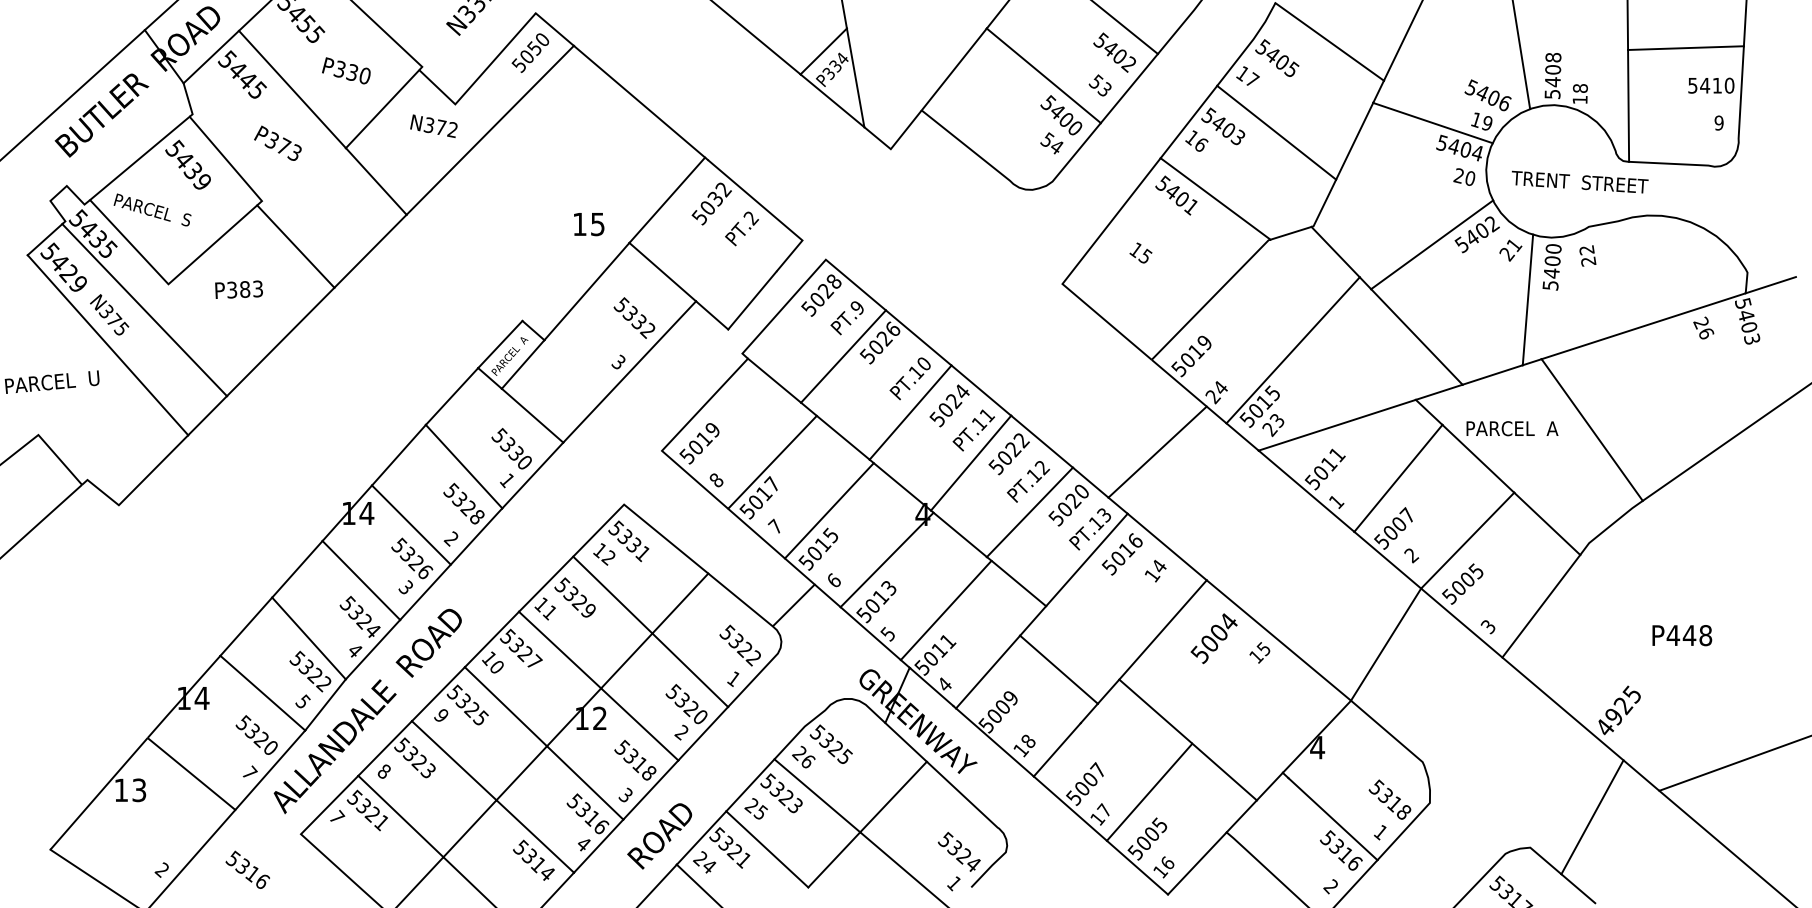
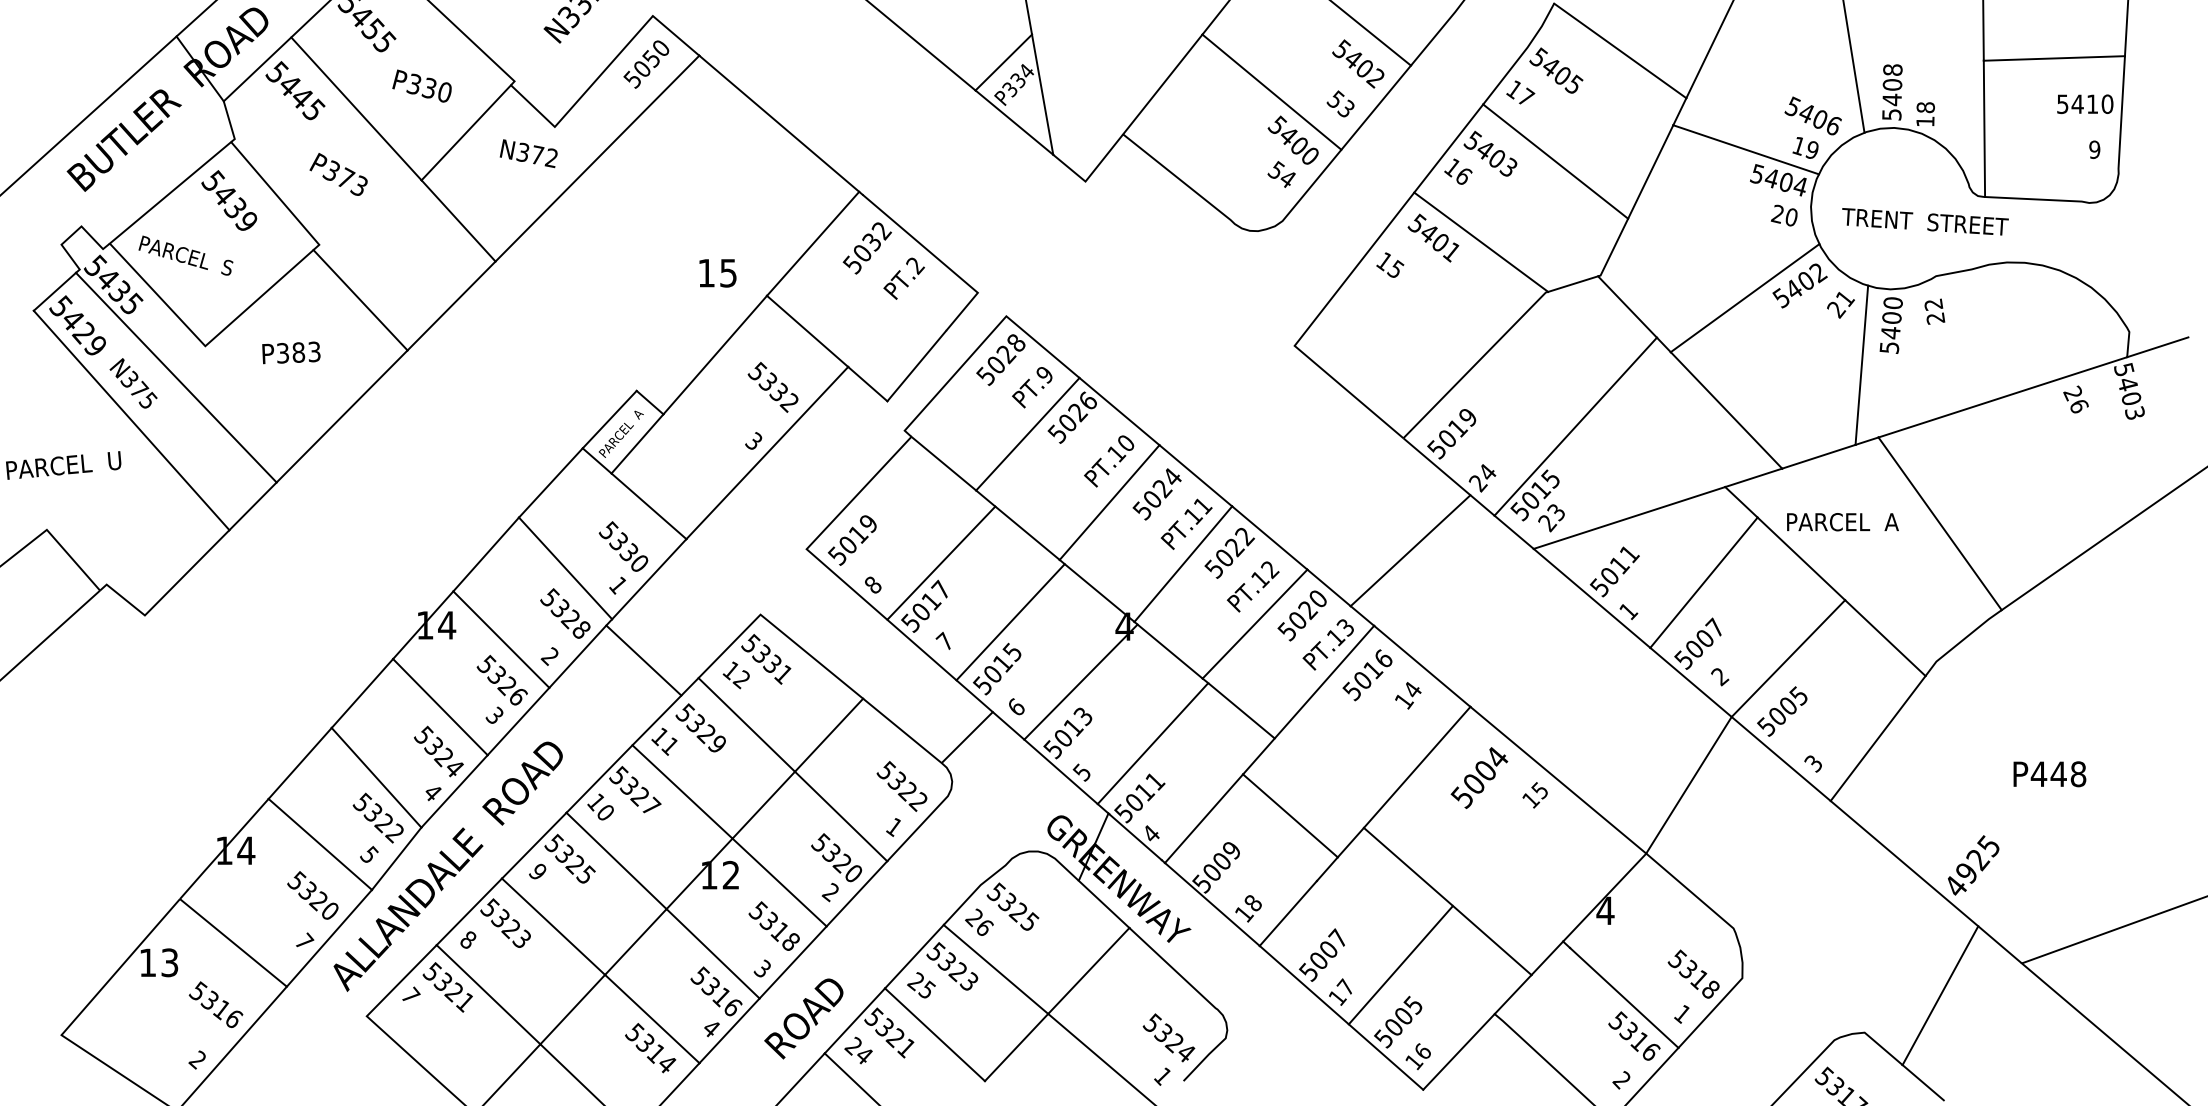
text: (1141, 252) -> (1390, 264), moved
line: (528, 542) -> (643, 660), added
text: (247, 869) -> (215, 1004), moved

